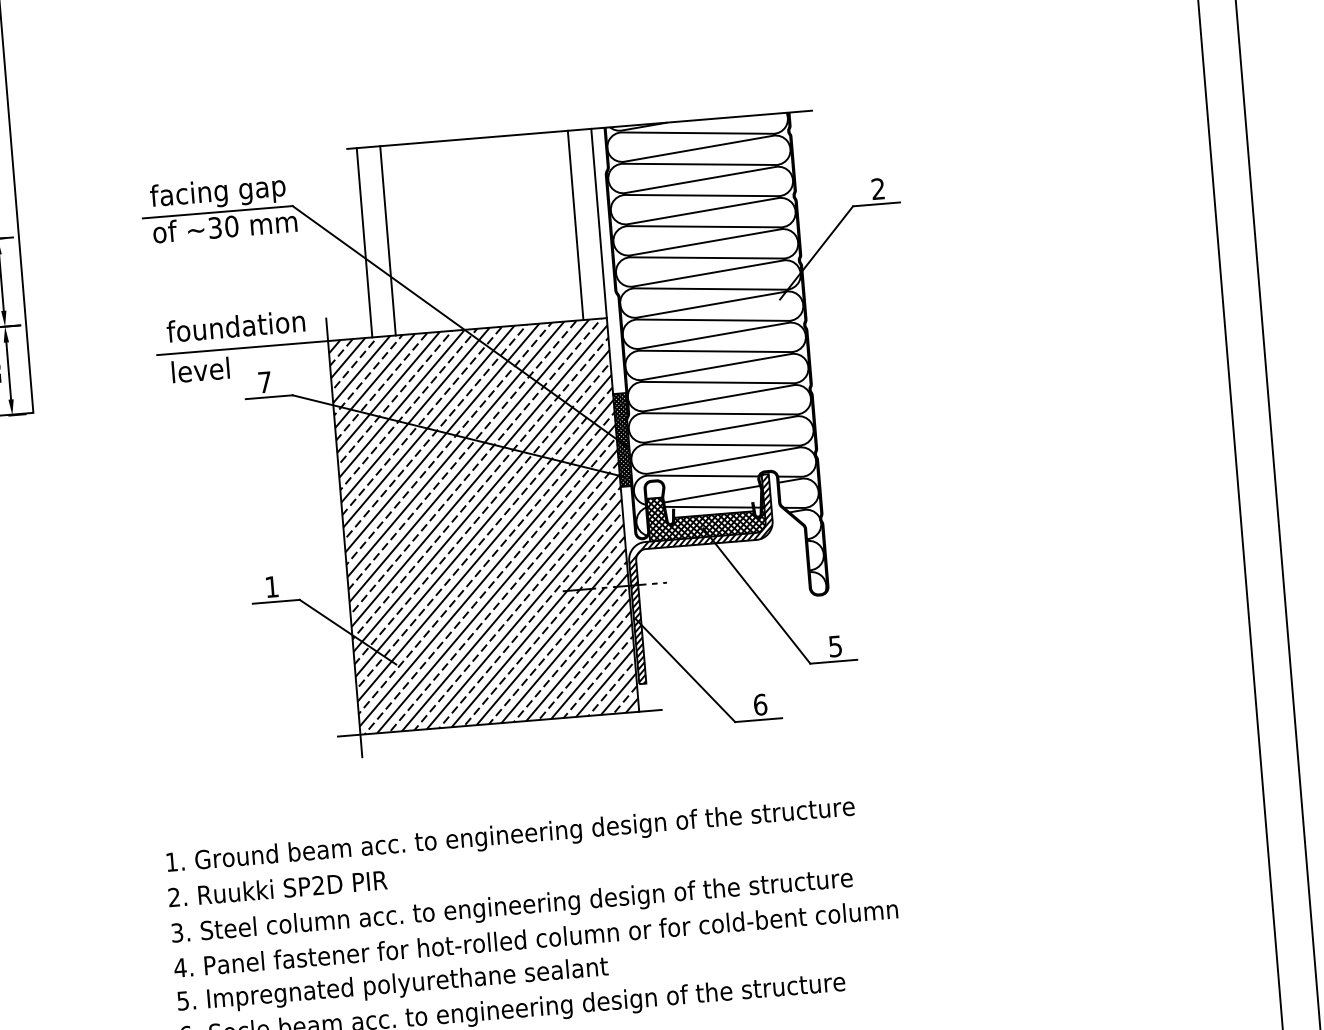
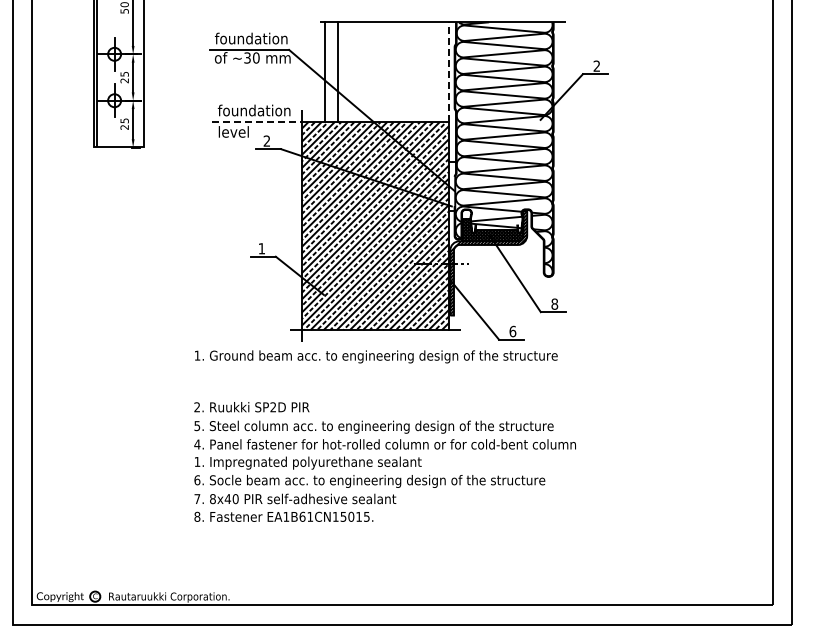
text: (223, 191) -> (253, 39), facing gap -> foundation
line: (599, 223) -> (449, 72), solid -> dashed
line: (575, 225) -> (436, 72), removed
line: (244, 348) -> (257, 122), solid -> dashed
text: (263, 381) -> (266, 140), 7 -> 2
hatch: (623, 439) -> (452, 186), removed
text: (834, 645) -> (554, 303), 5 -> 8
text: (511, 835) -> (376, 356), moved
text: (177, 931) -> (197, 425), 3. -> 5.
text: (183, 1000) -> (197, 461), 5. -> 1.

